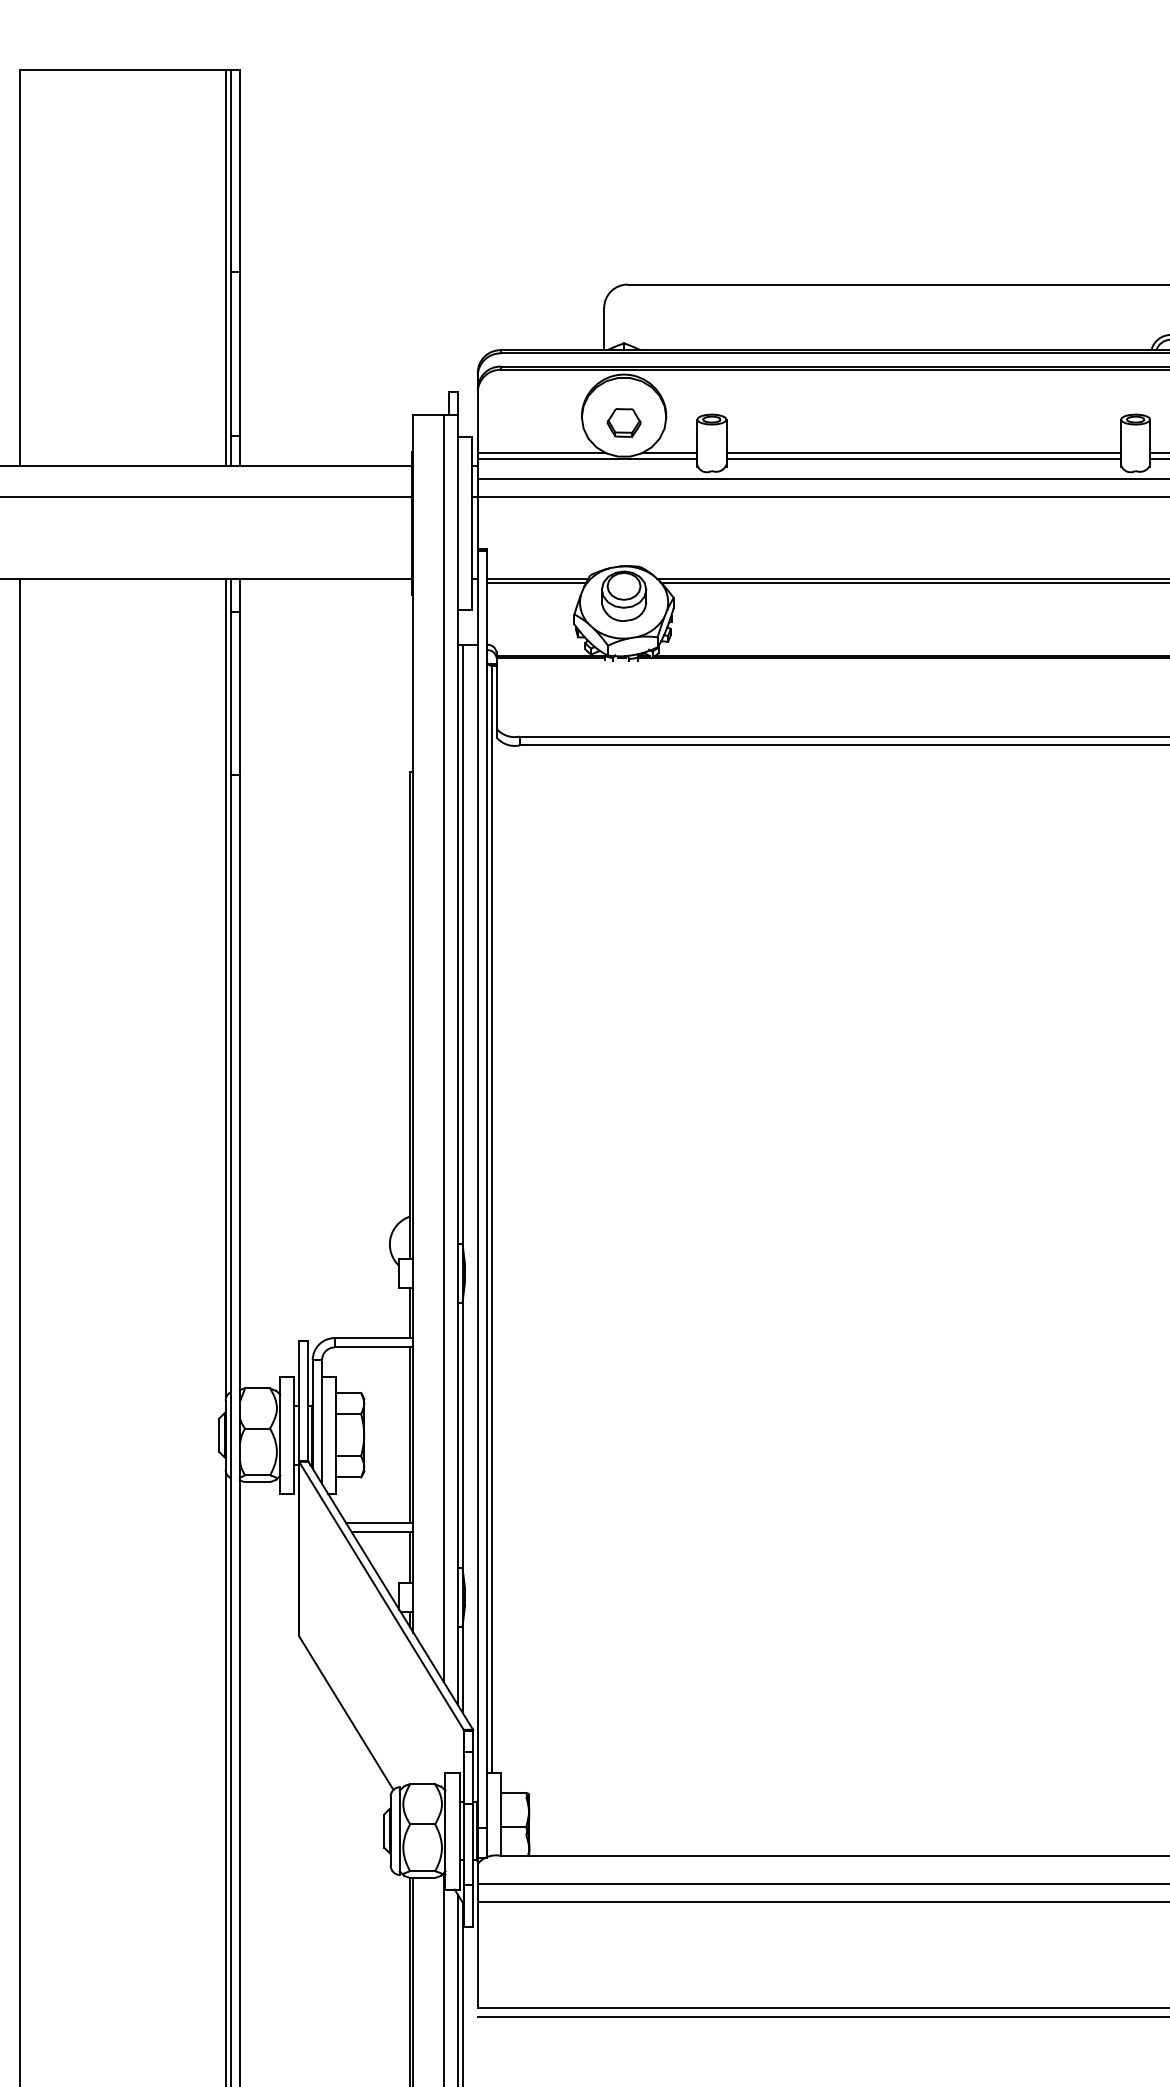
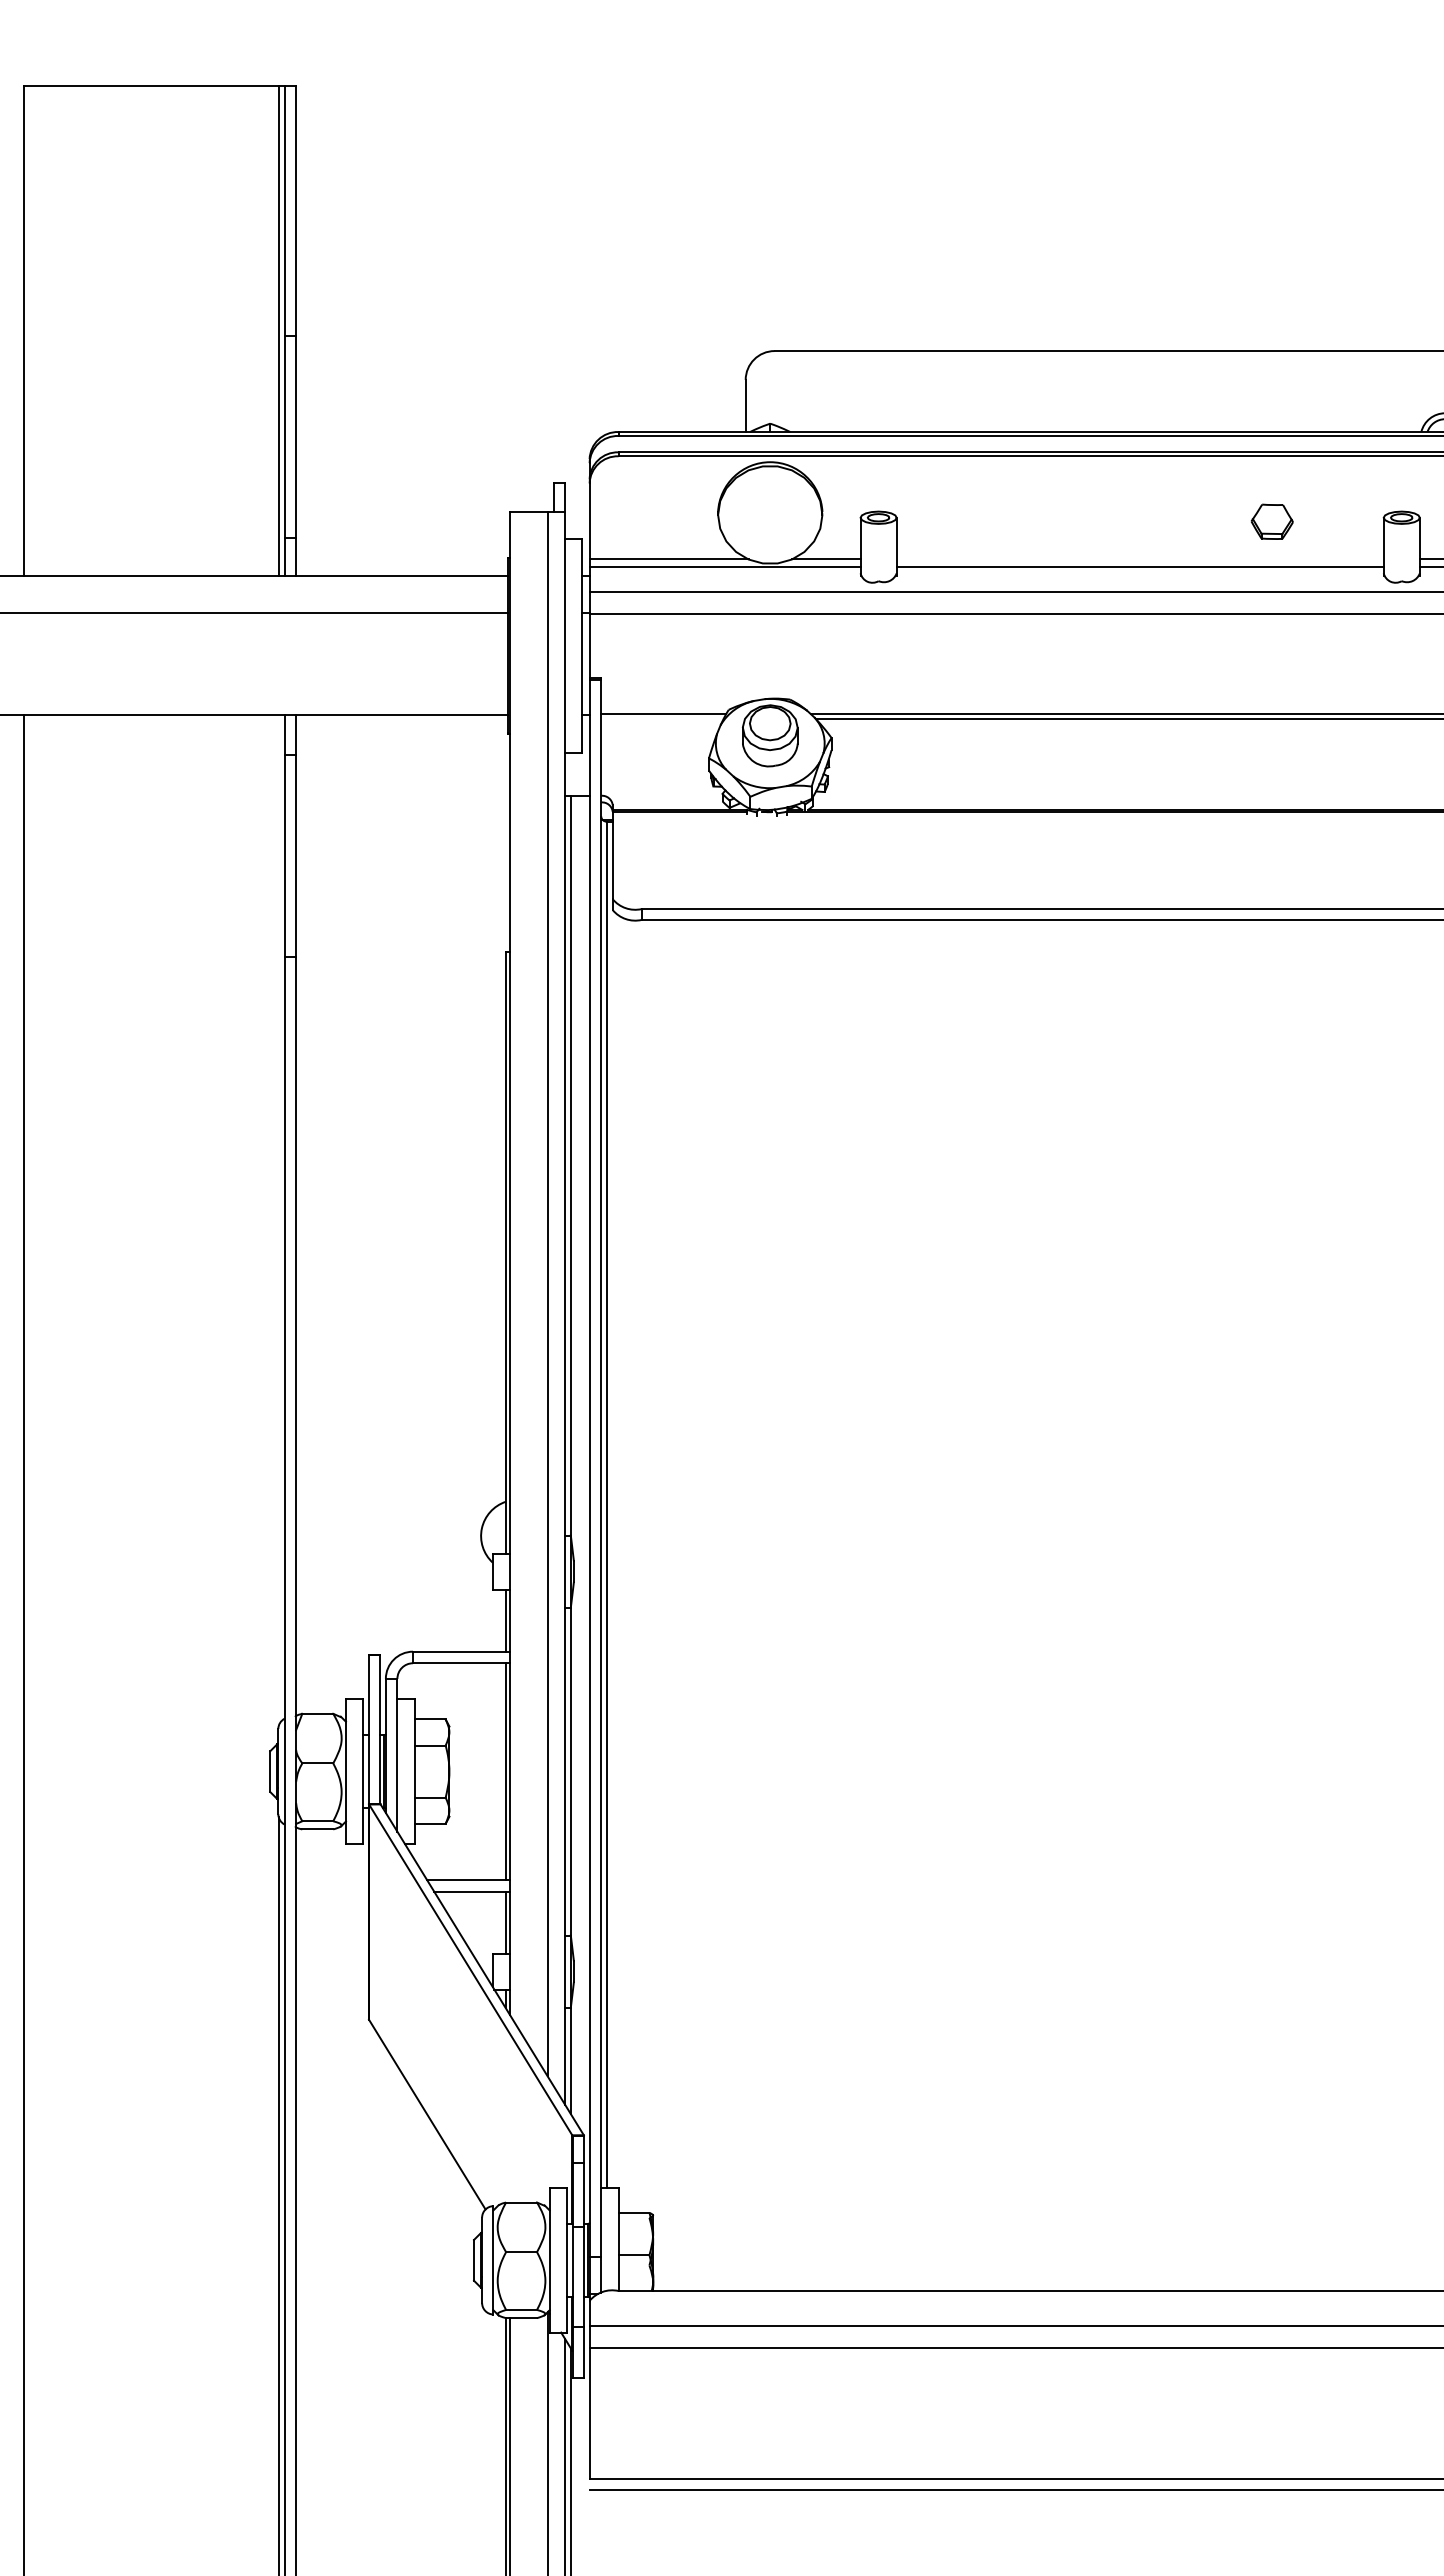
part: (623, 422) -> (1271, 521), moved
line: (923, 453) -> (1139, 559), removed
line: (536, 583) -> (662, 719), removed
line: (225, 988) -> (278, 1219), removed

